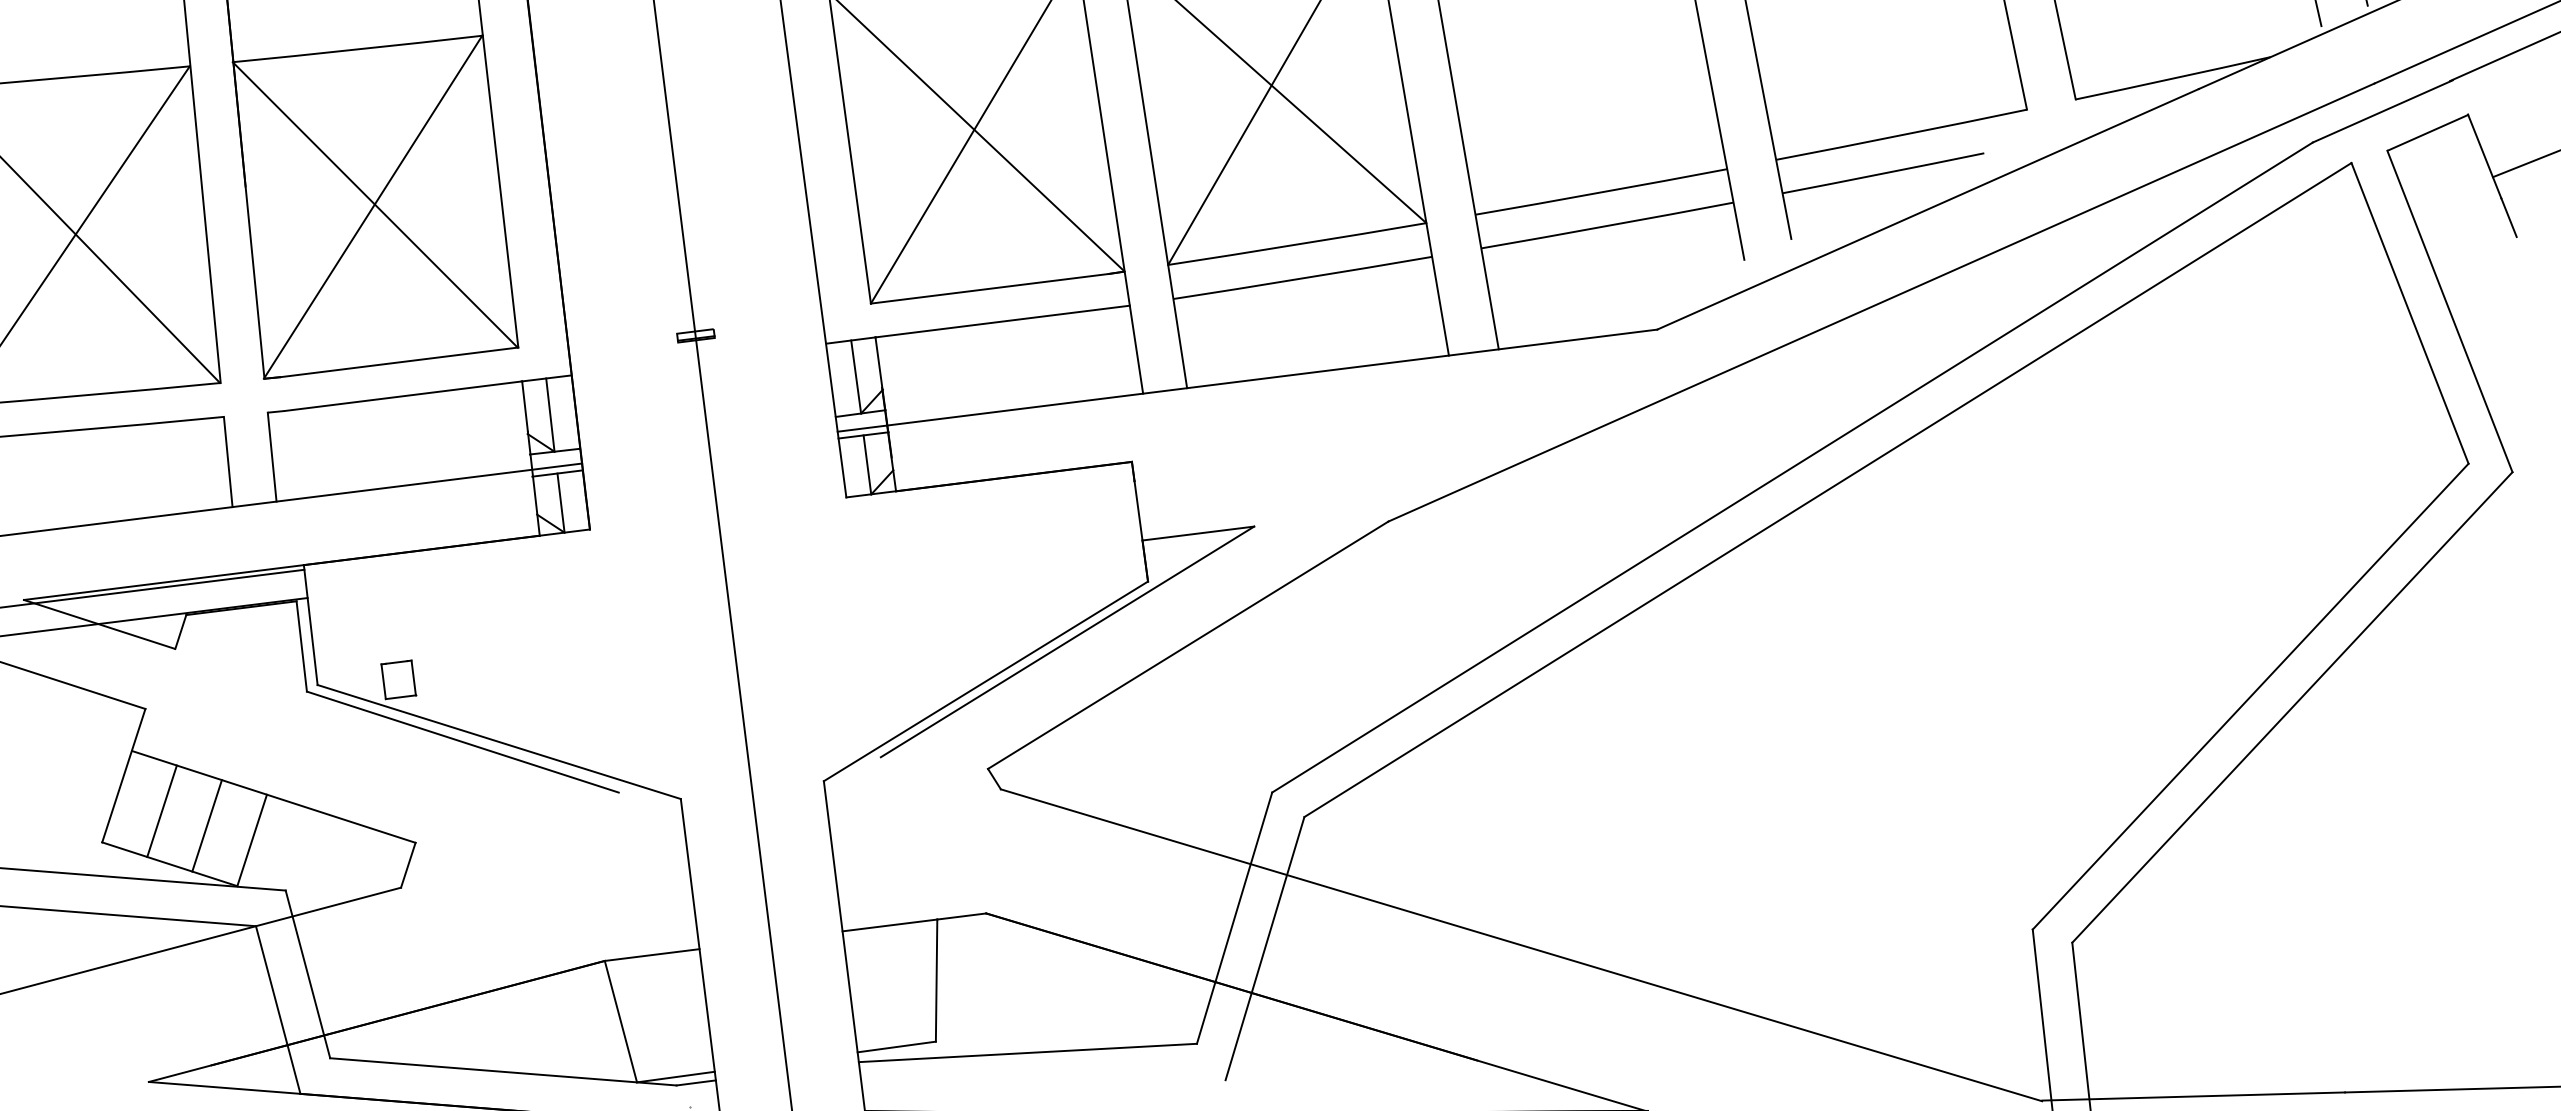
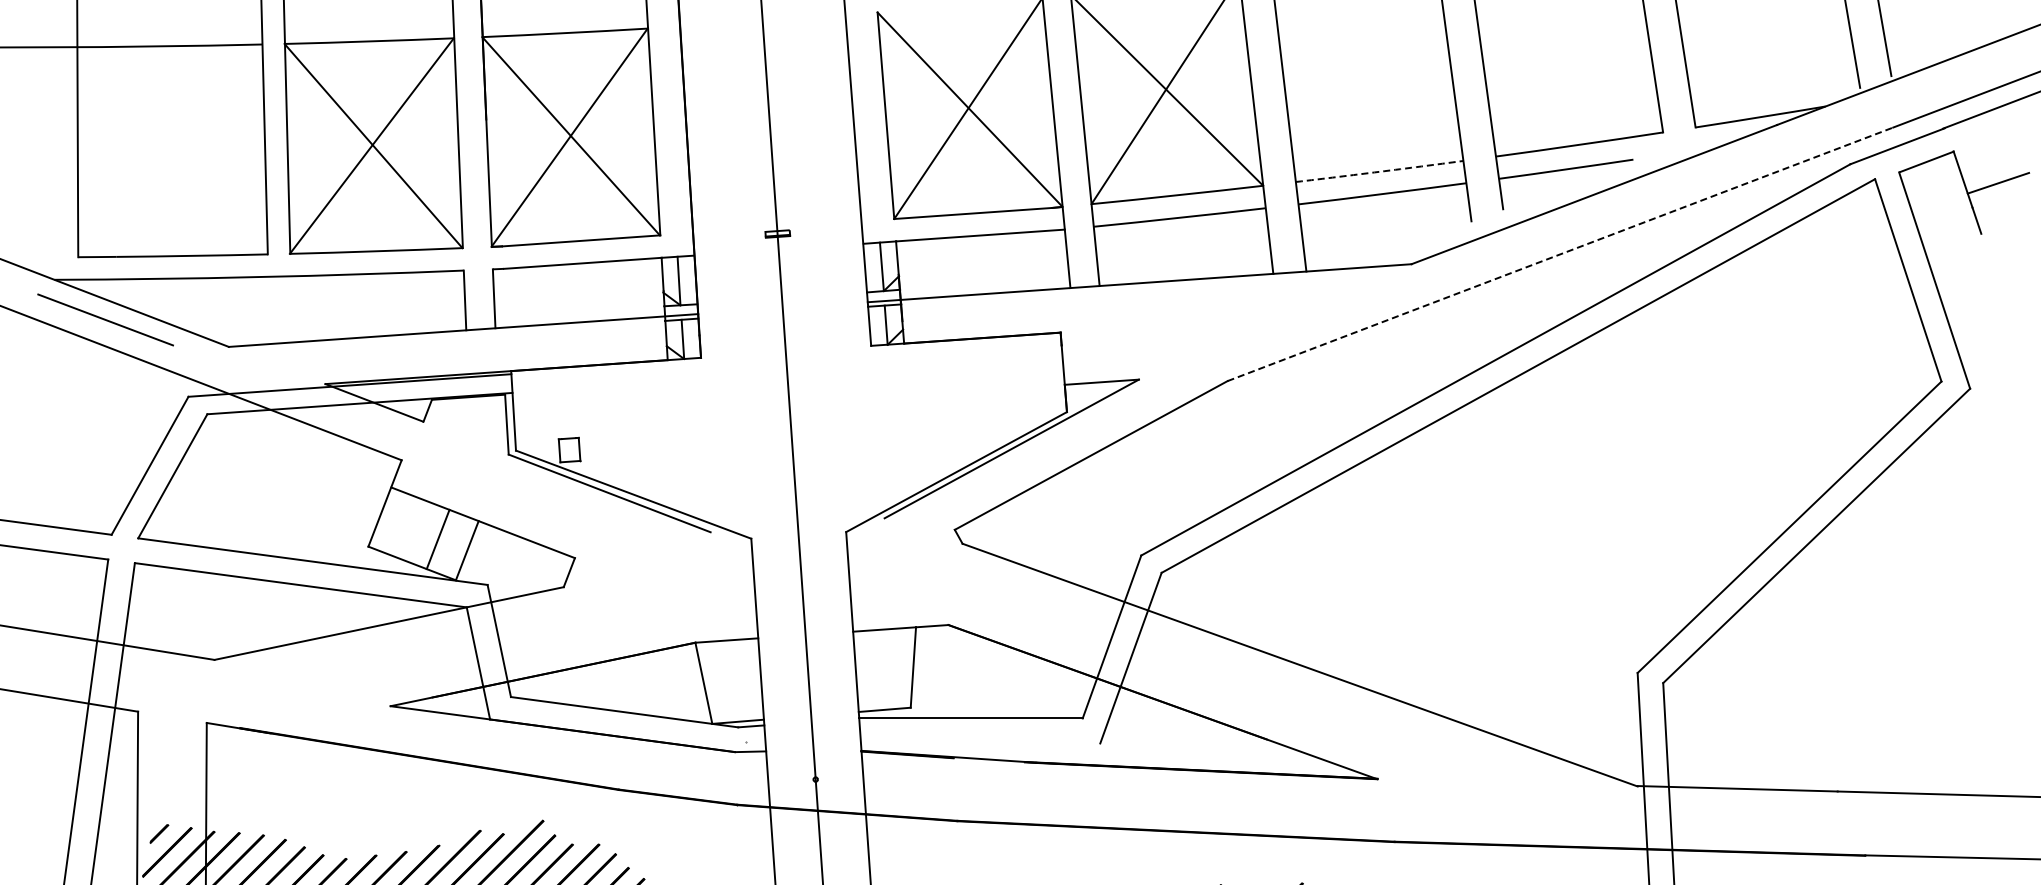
arc: (1601, 191) -> (1379, 171), solid -> dashed
line: (1881, 302) -> (1560, 254), solid -> dashed
line: (161, 810) -> (408, 527), removed

